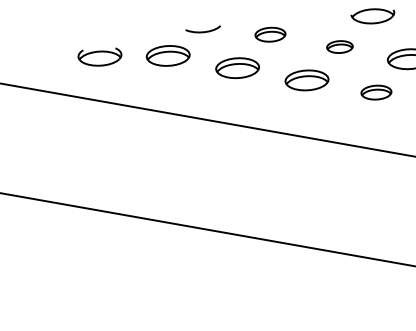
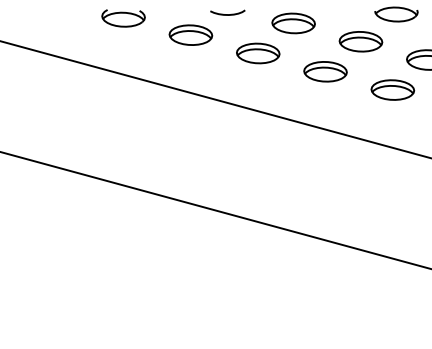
part: (270, 34) -> (293, 23), size x1.43
part: (339, 46) -> (360, 41), size x1.67
part: (100, 57) -> (123, 18), moved
part: (376, 92) -> (392, 89), size x1.43

